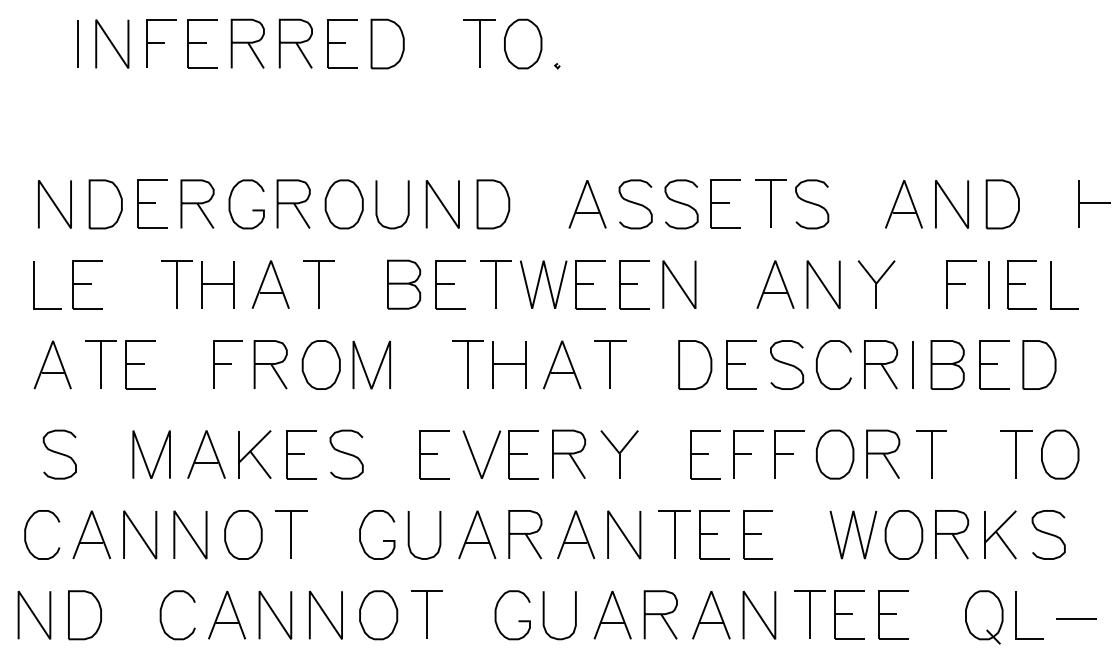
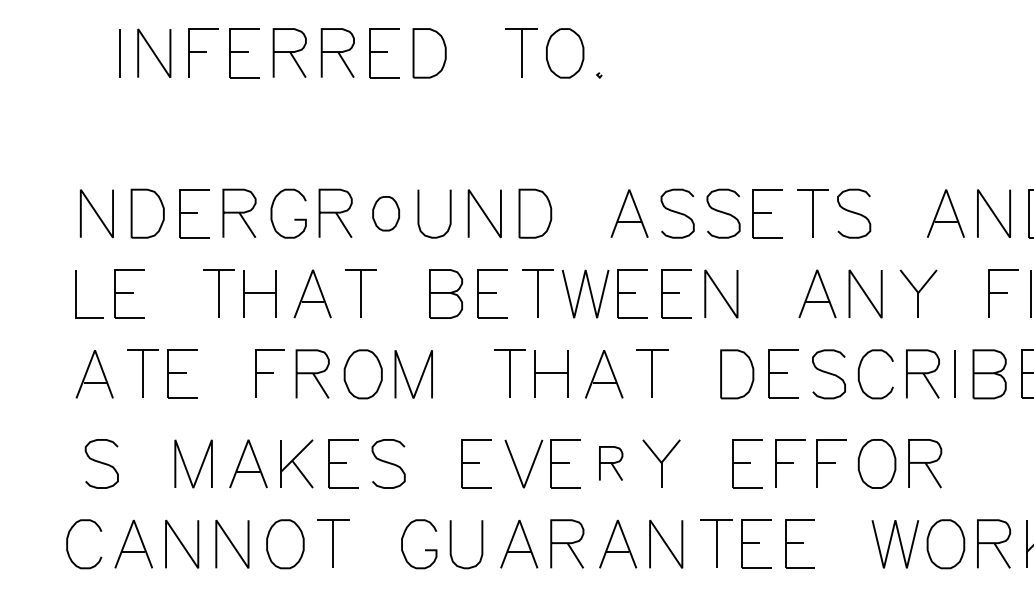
part: (343, 204) -> (385, 213), size x0.7
part: (569, 453) -> (611, 462), size x0.7
part: (931, 454) -> (973, 463), removed

